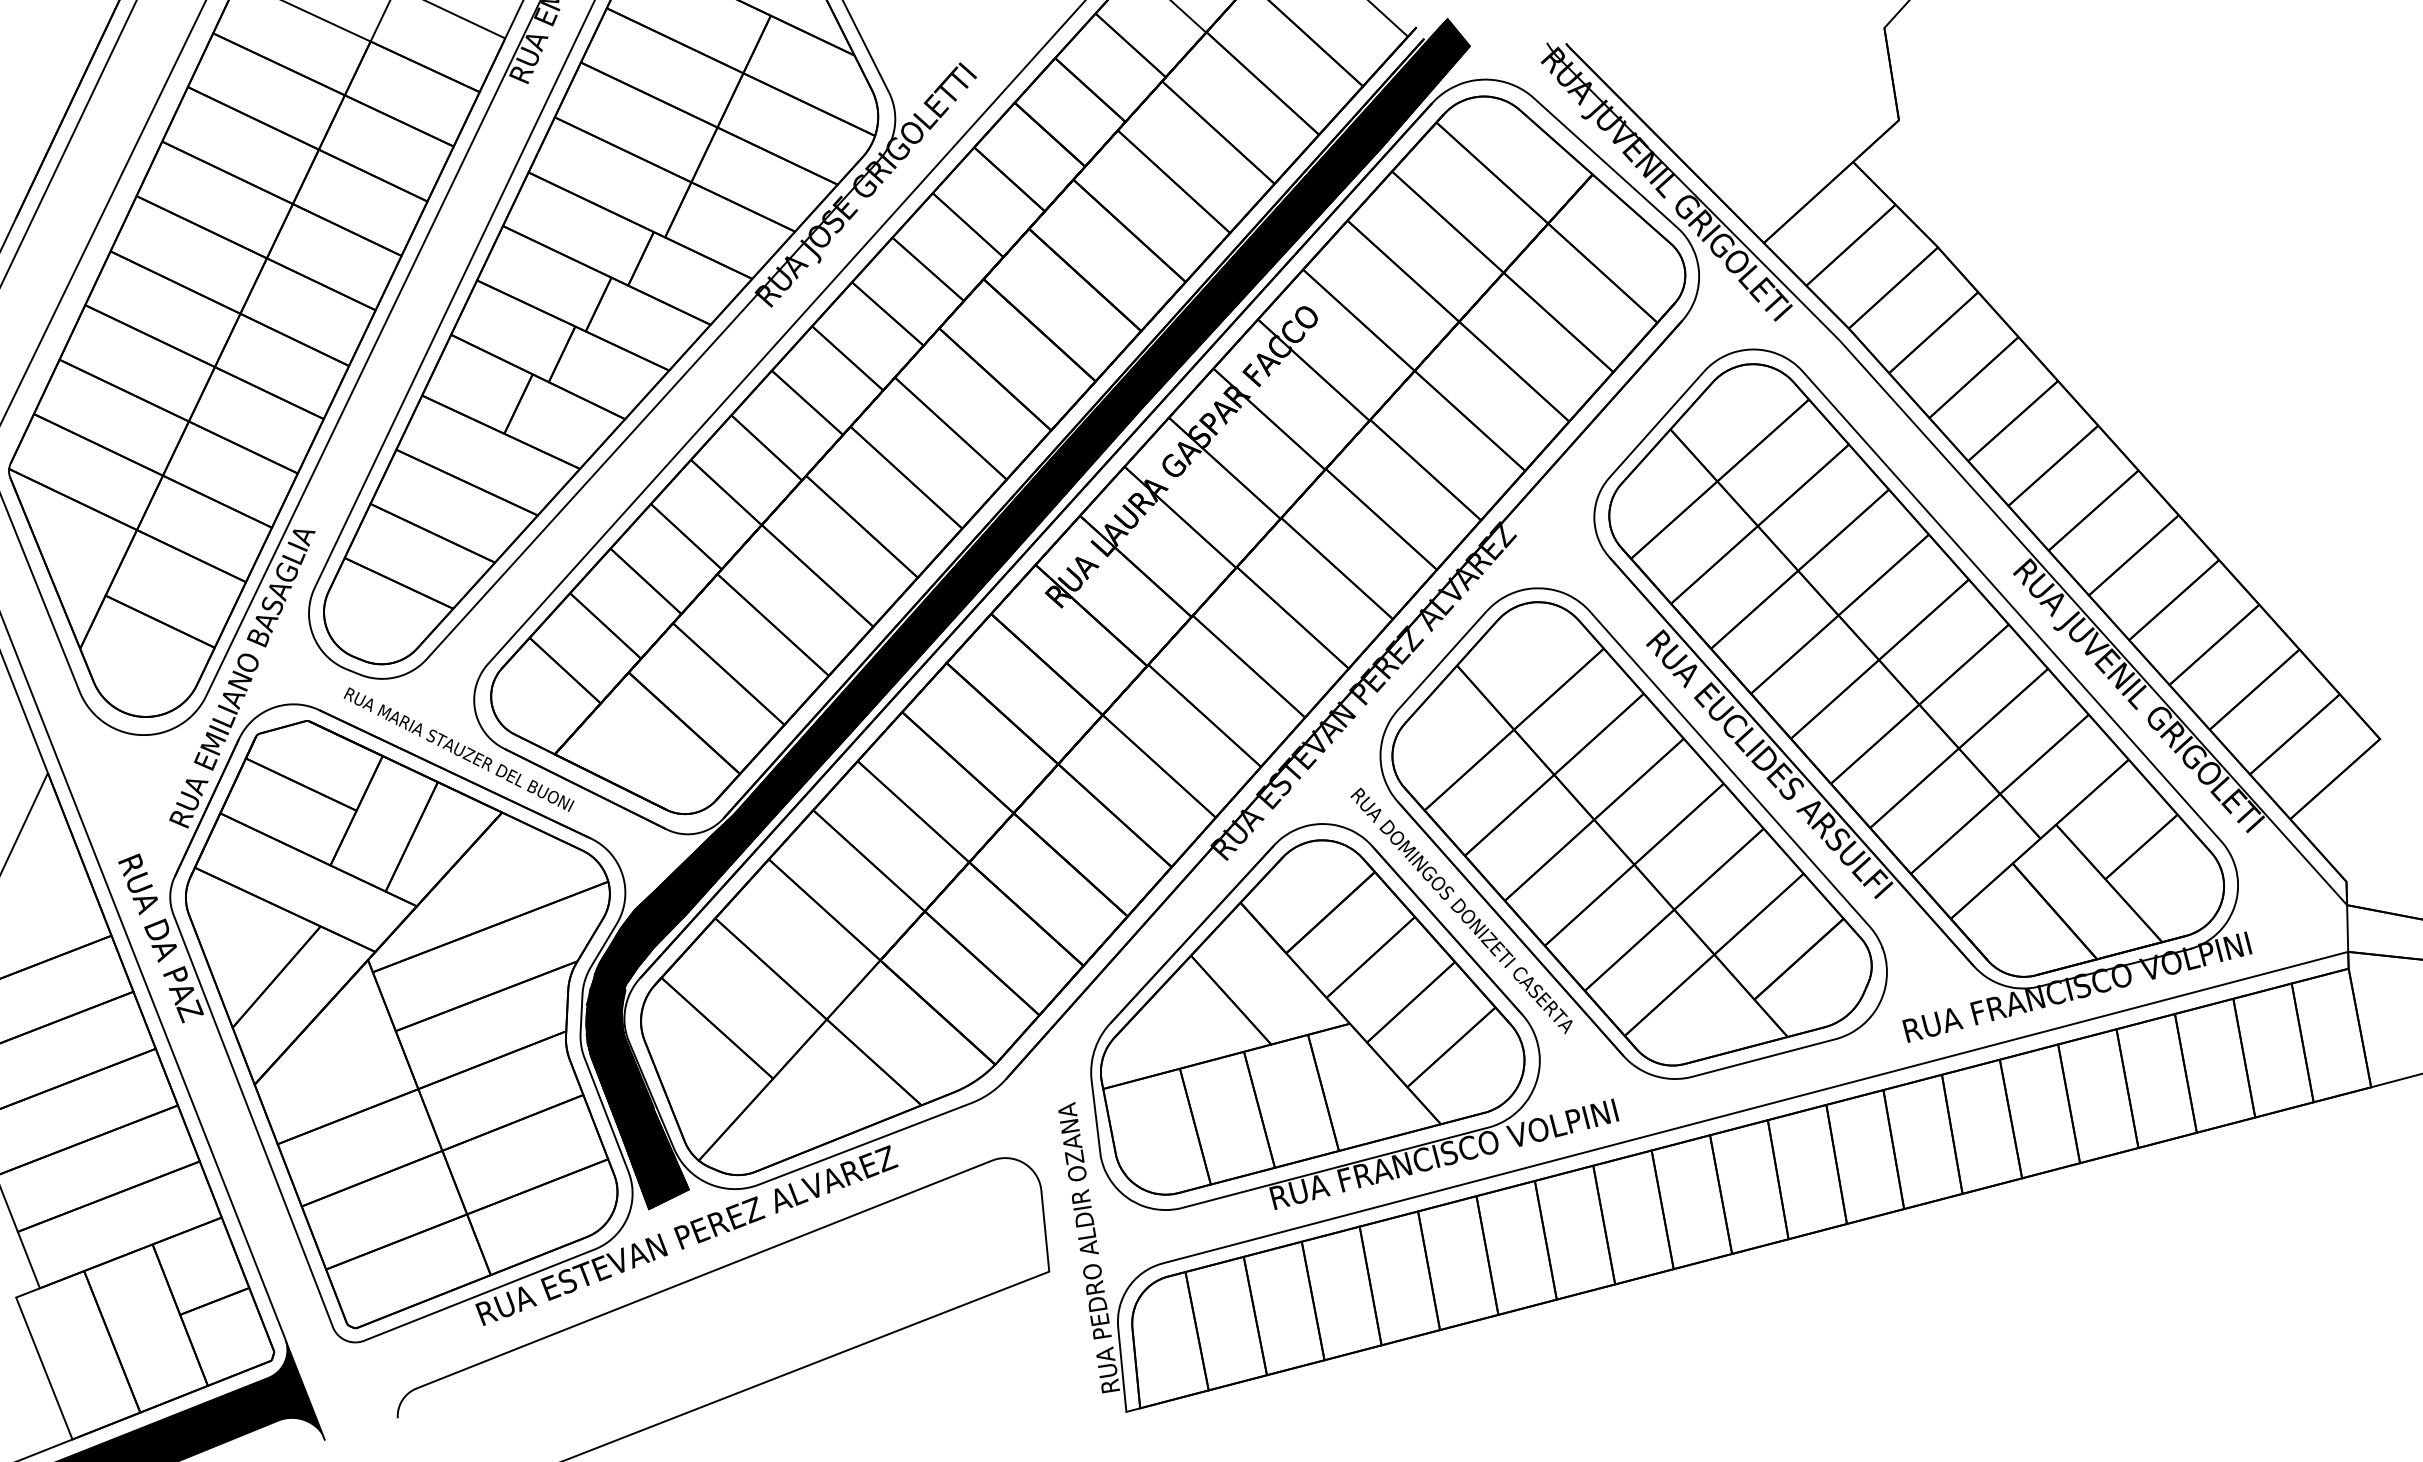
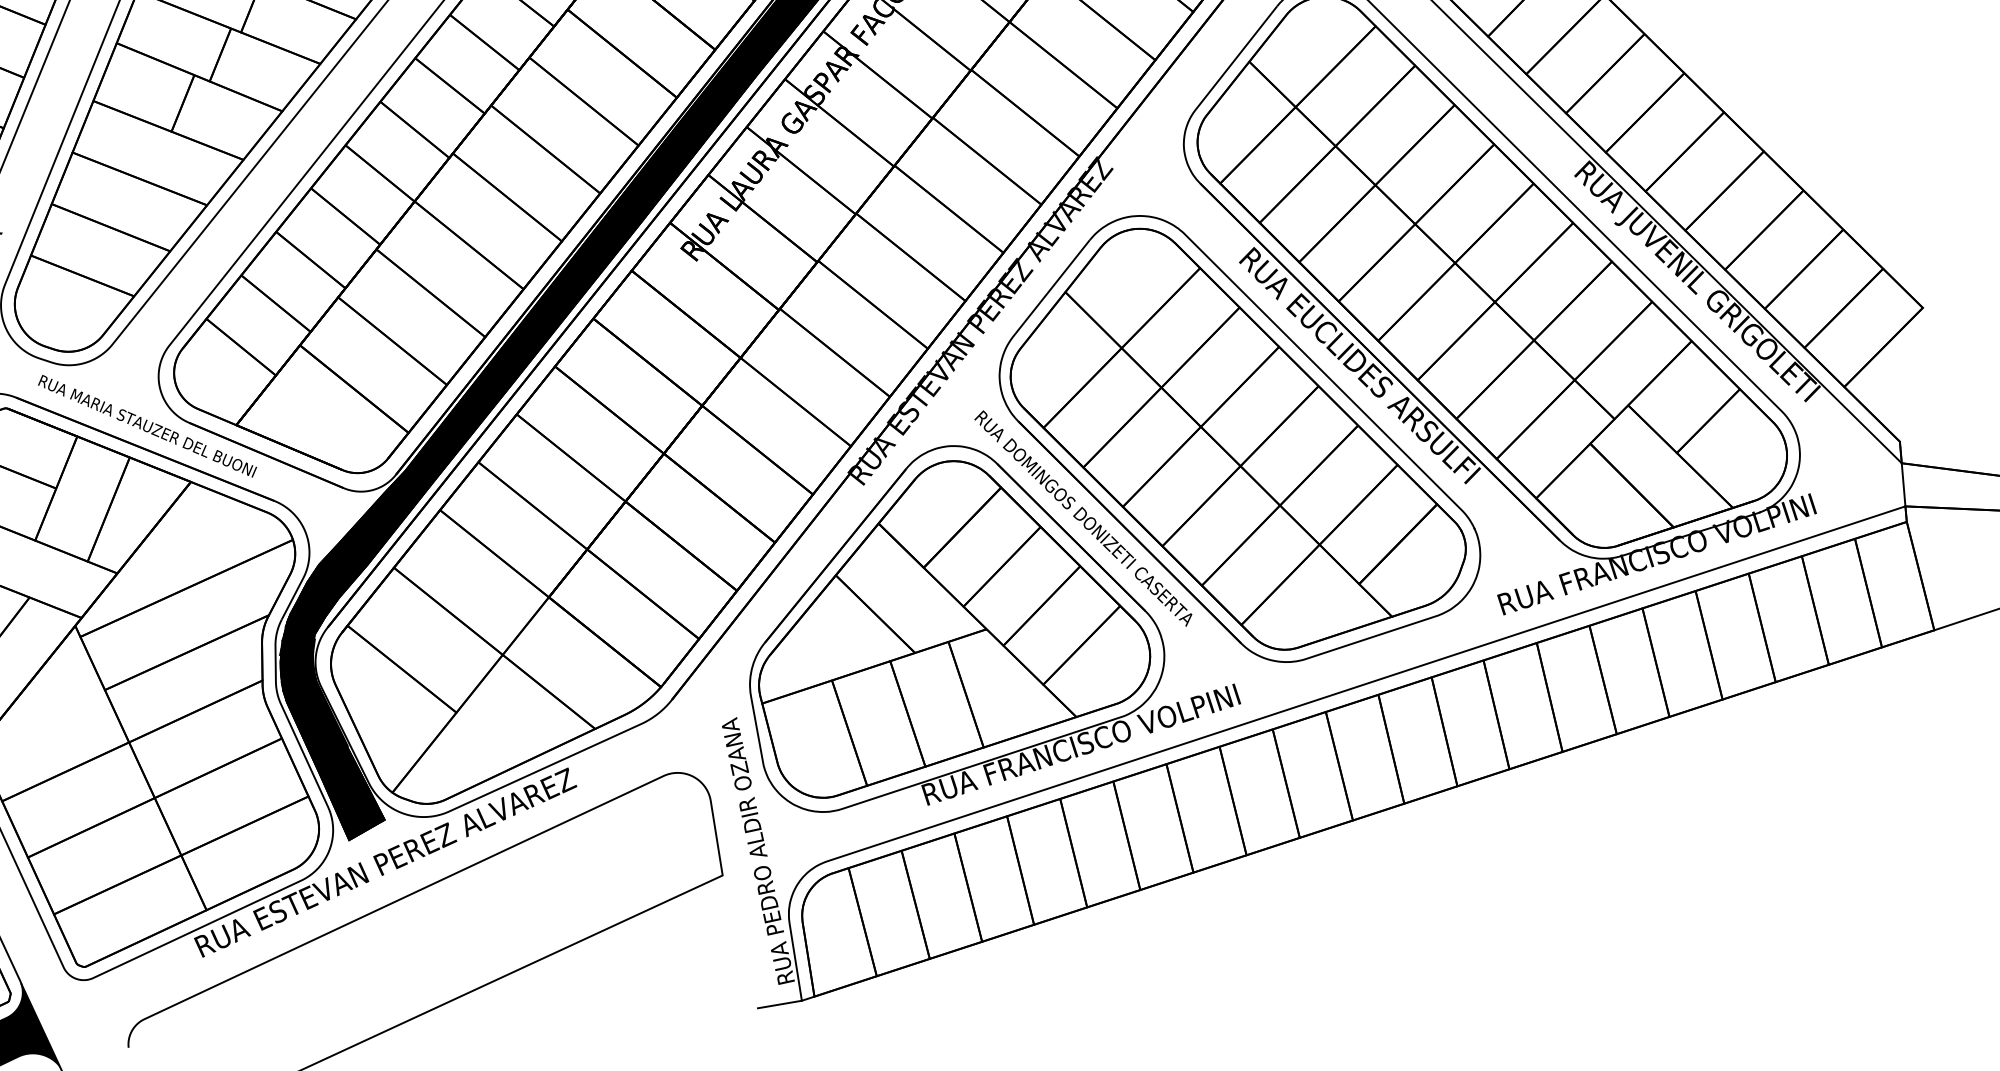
line: (1102, 1414) -> (779, 1004), added

